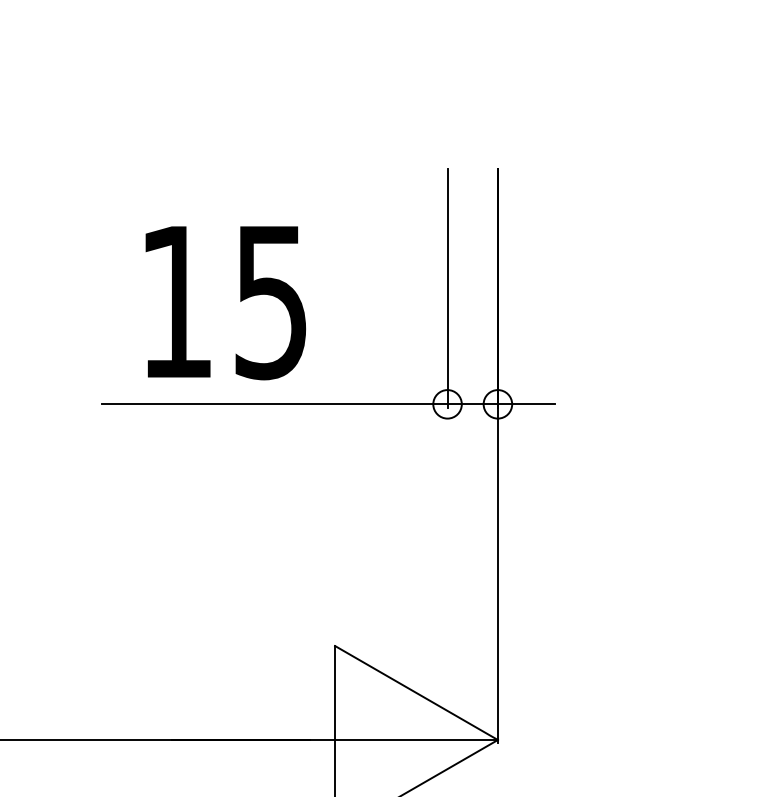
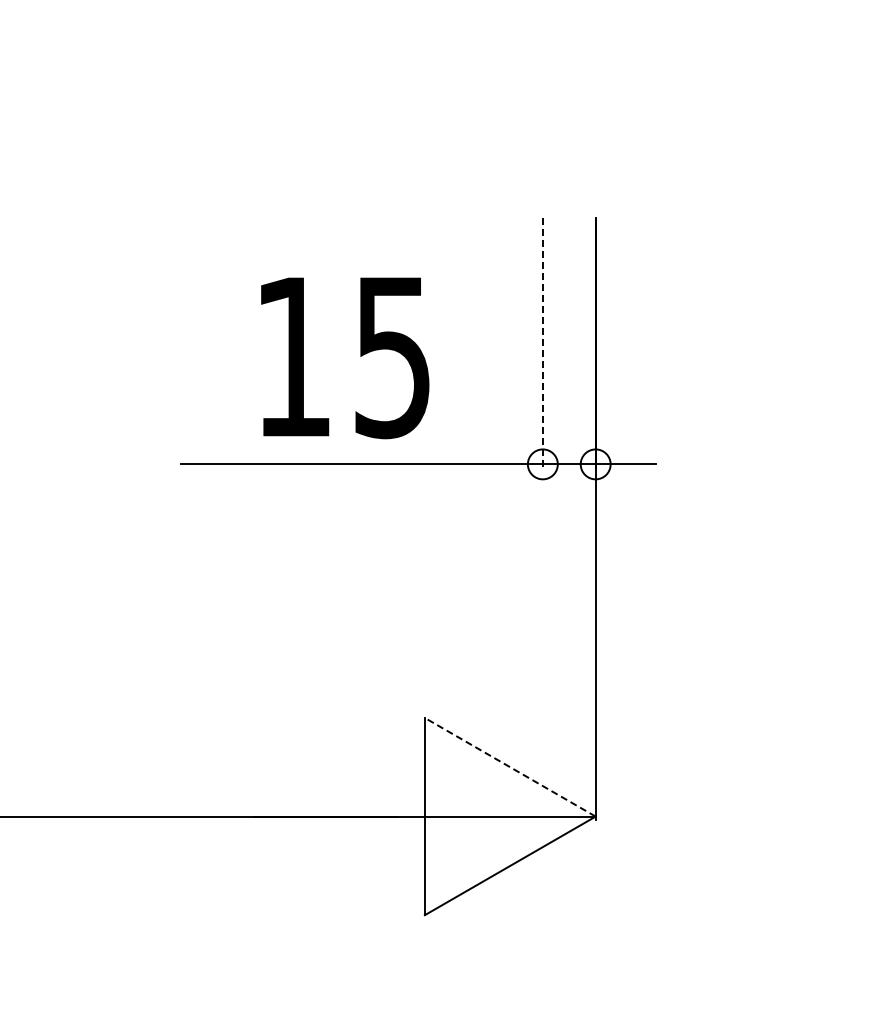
line: (447, 289) -> (542, 343), solid -> dashed
text: (226, 303) -> (345, 358), moved
line: (416, 693) -> (510, 767), solid -> dashed

